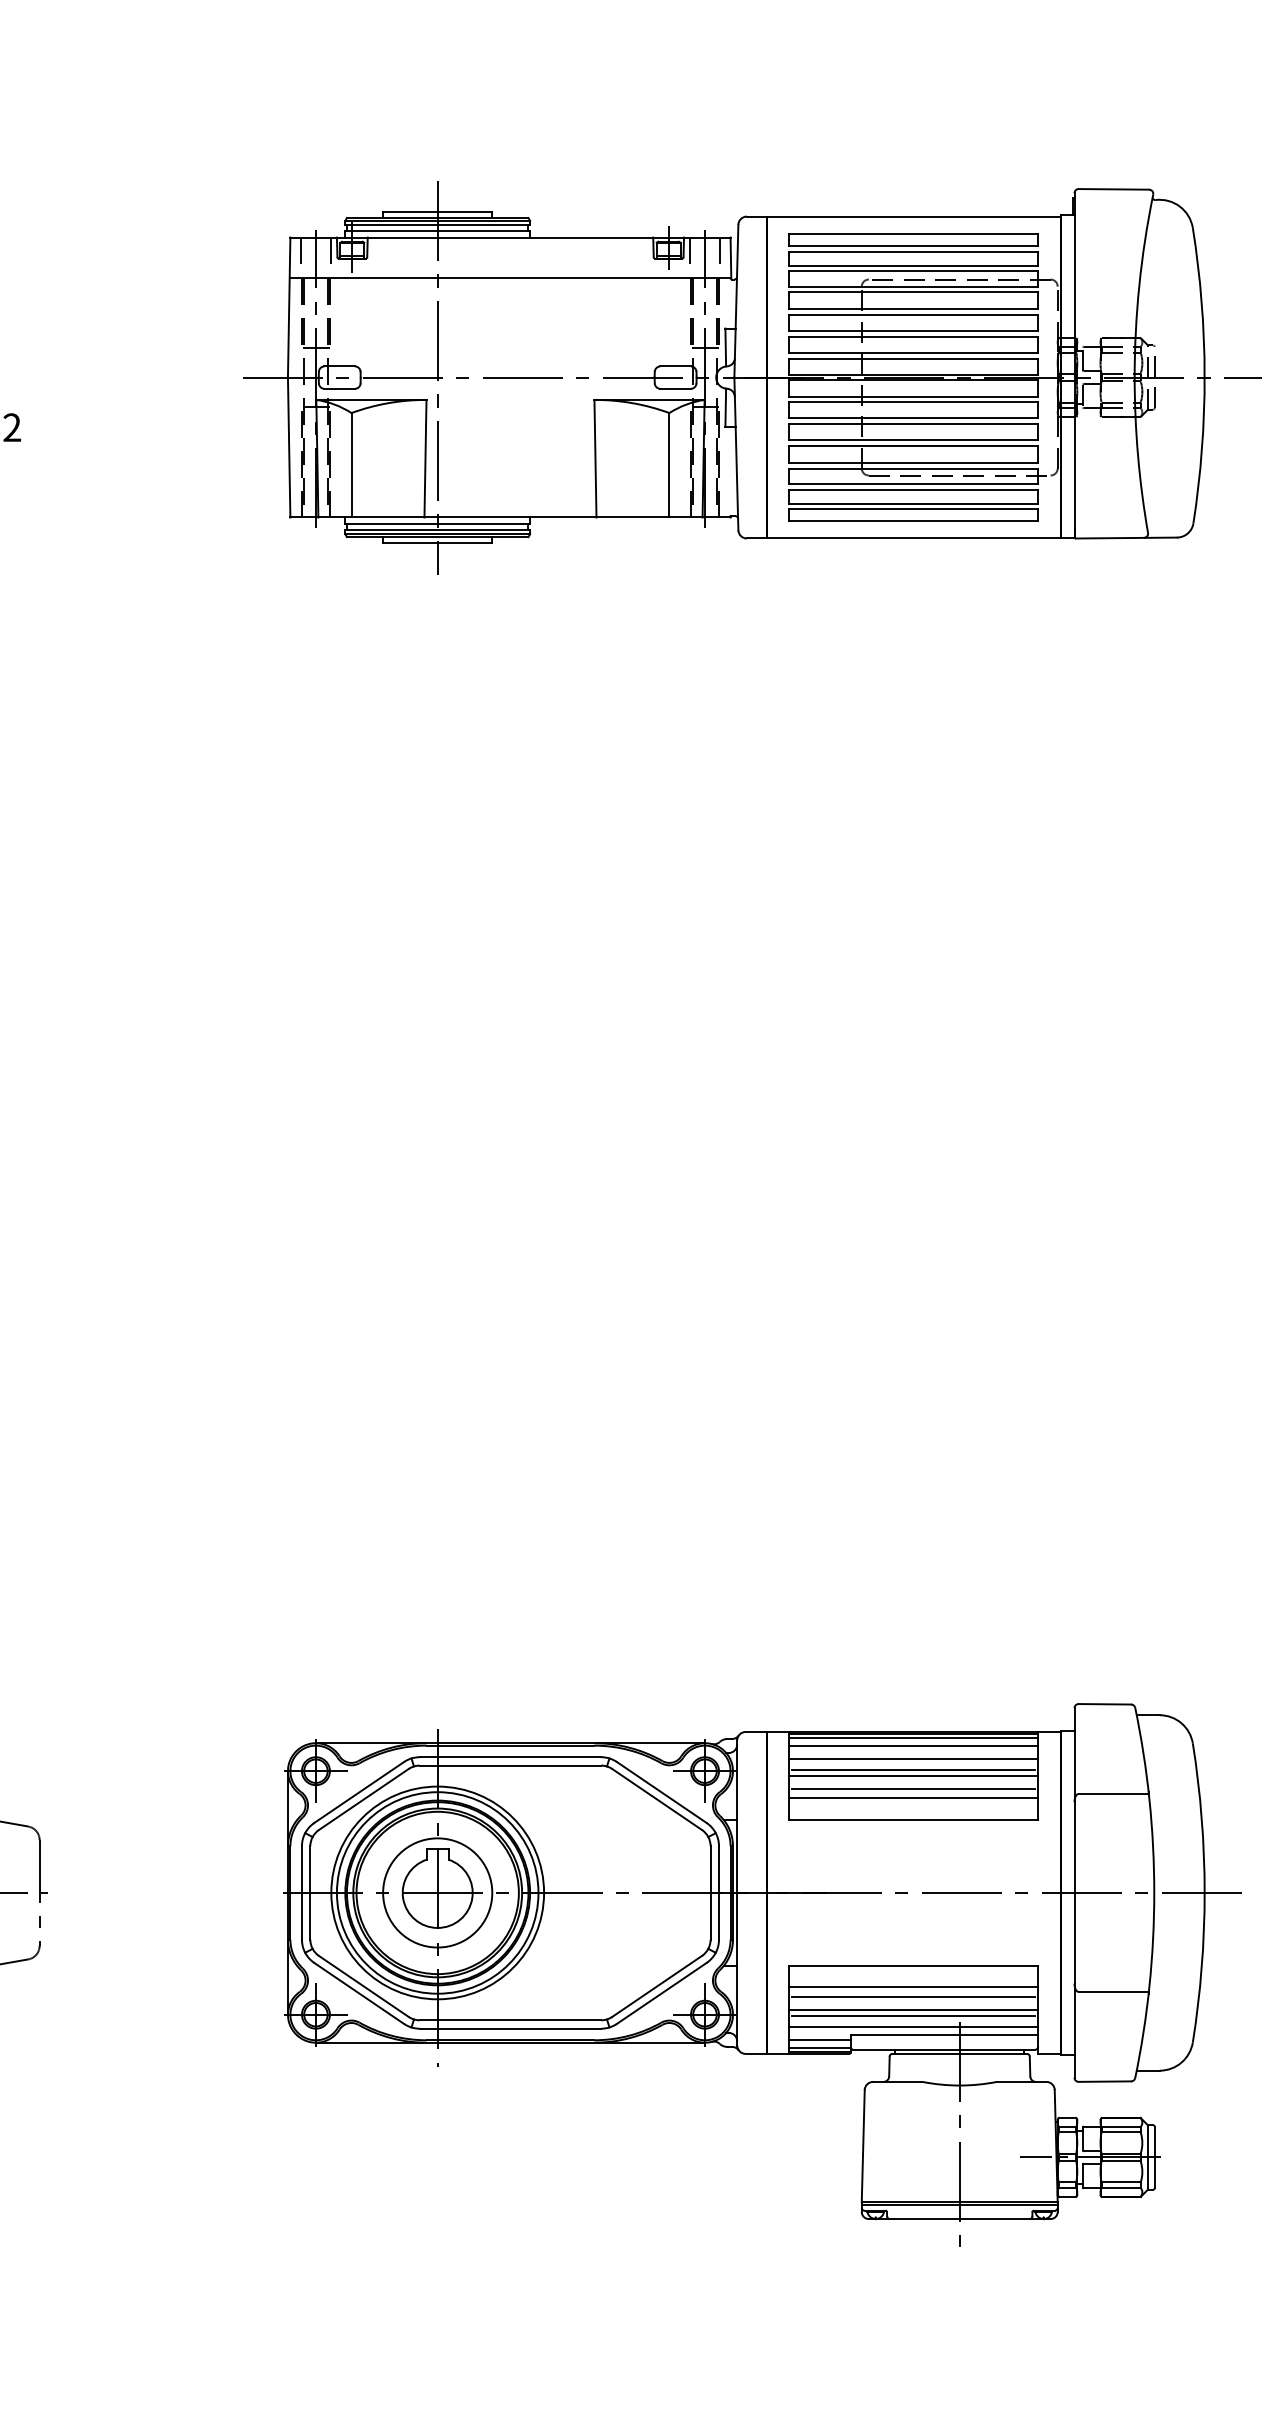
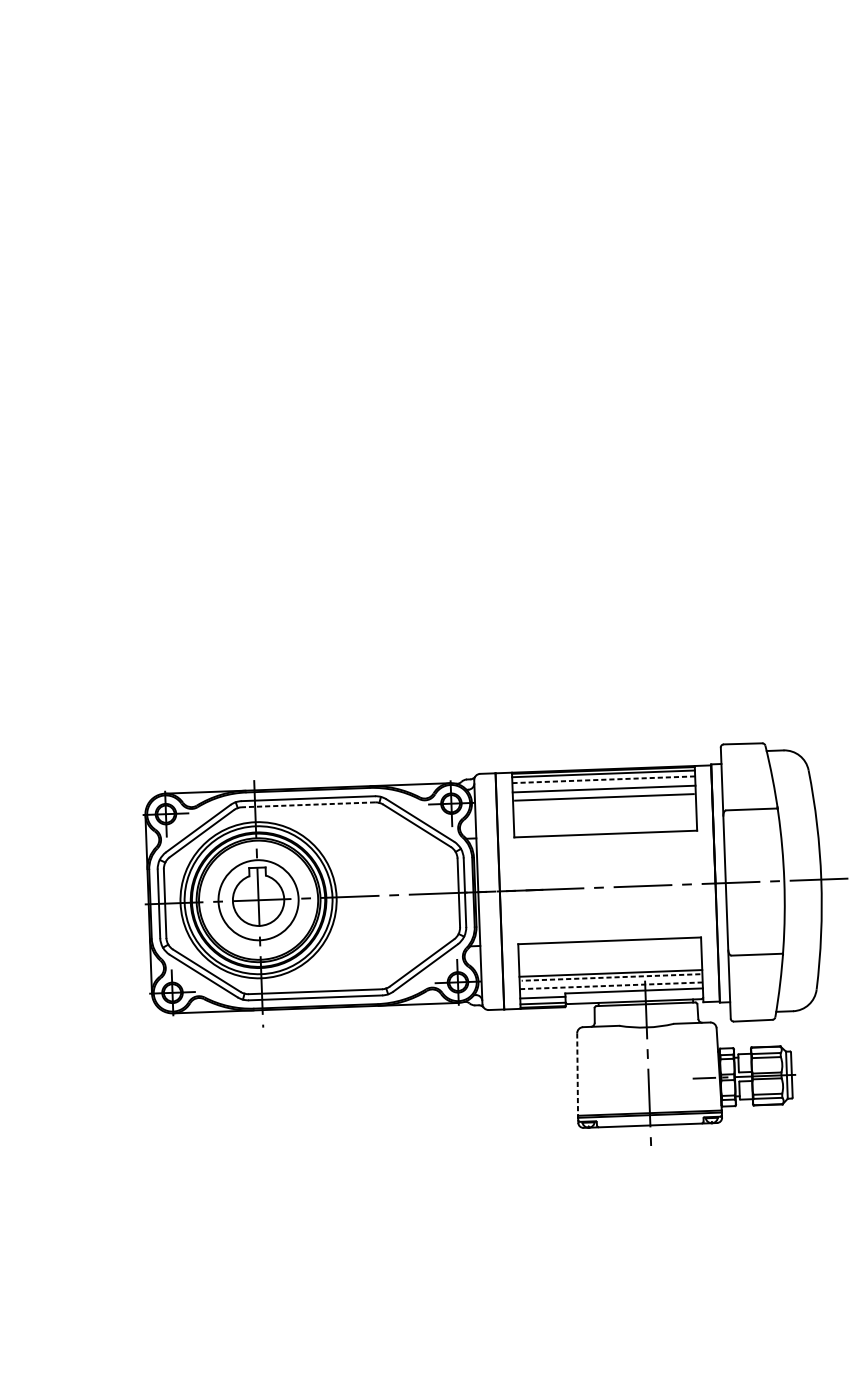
line: (913, 1746) -> (603, 779), solid -> dashed
line: (510, 1765) -> (308, 804), solid -> dashed
line: (913, 1775) -> (604, 801), removed
line: (913, 1789) -> (604, 811), removed
line: (913, 1798) -> (605, 818), removed
line: (913, 1987) -> (610, 956), removed
line: (913, 1996) -> (610, 963), removed
line: (913, 2015) -> (610, 977), solid -> dashed
line: (913, 2027) -> (611, 986), solid -> dashed
line: (863, 2146) -> (577, 1074), solid -> dashed

